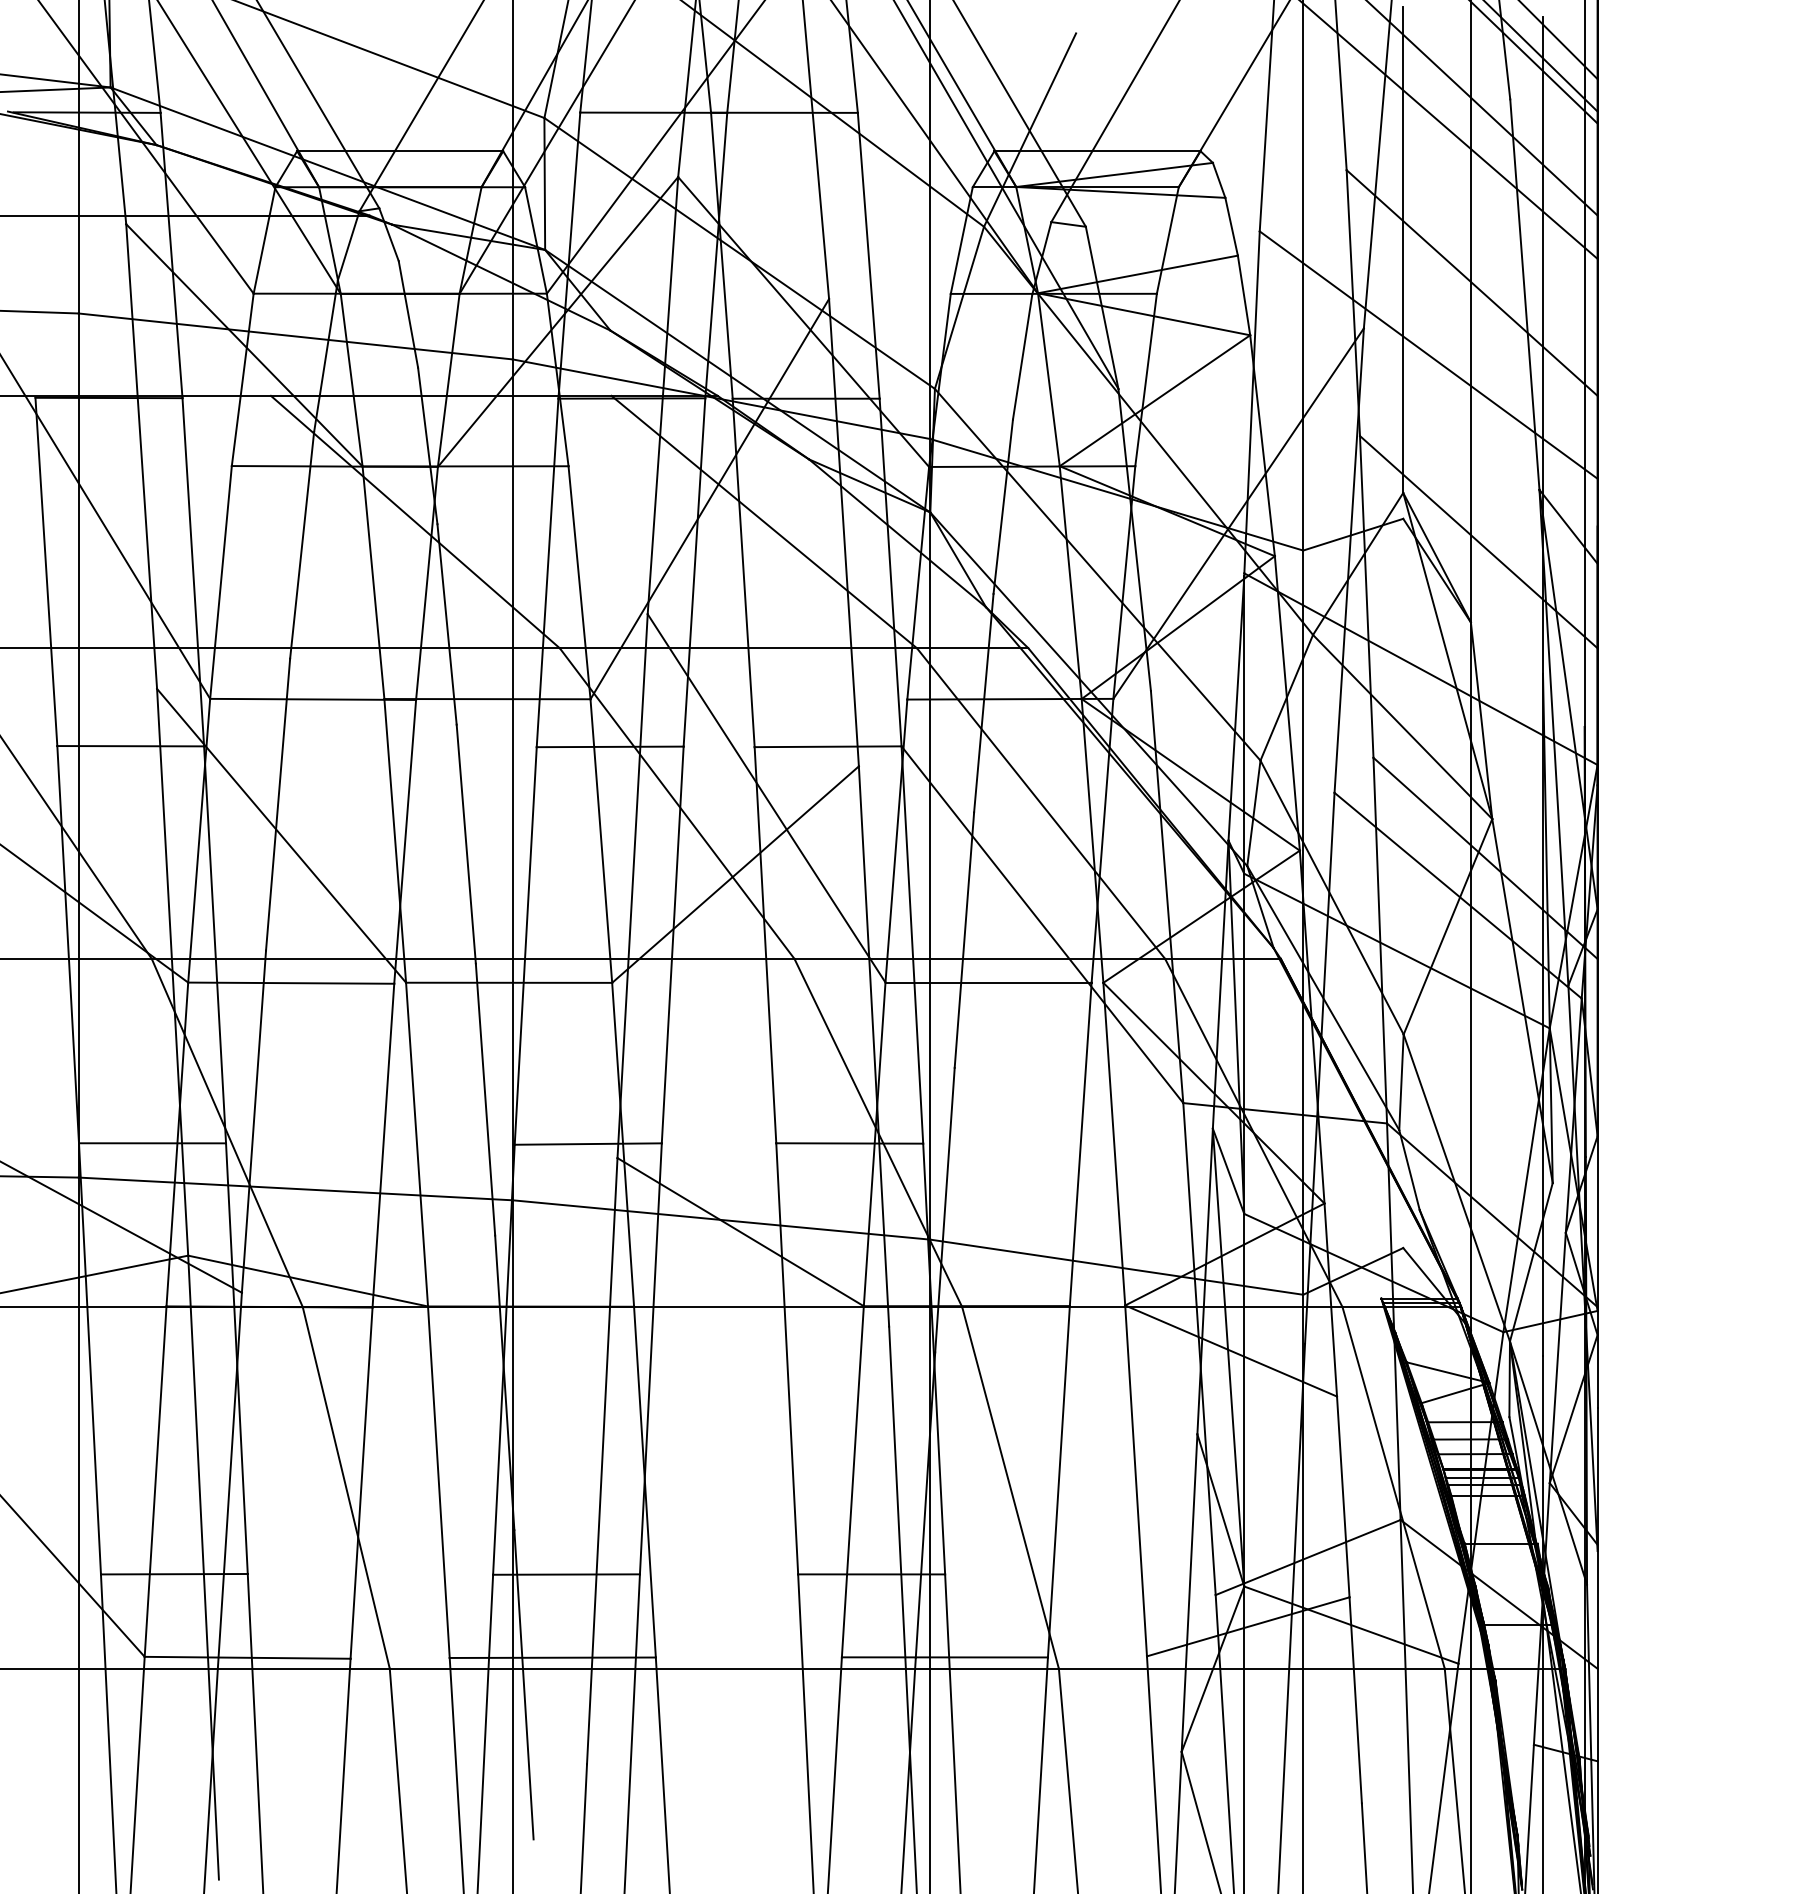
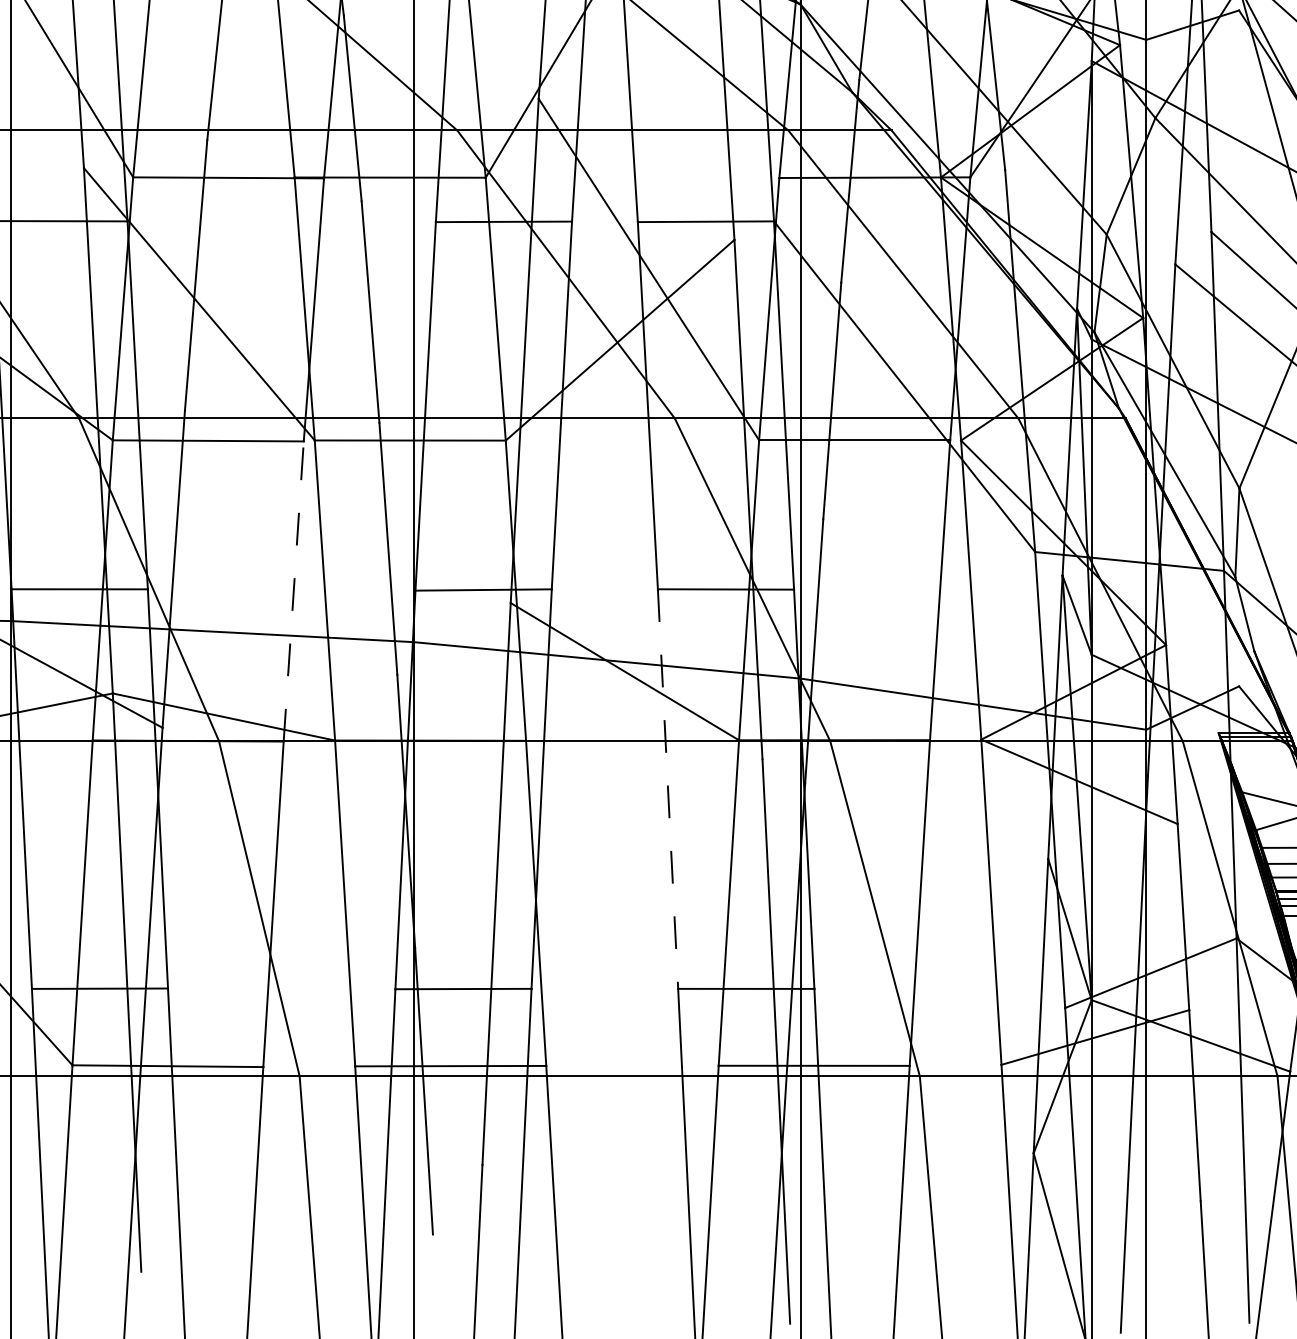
line: (383, 1145) -> (293, 591), solid -> dashed
line: (787, 1358) -> (668, 788), solid -> dashed

